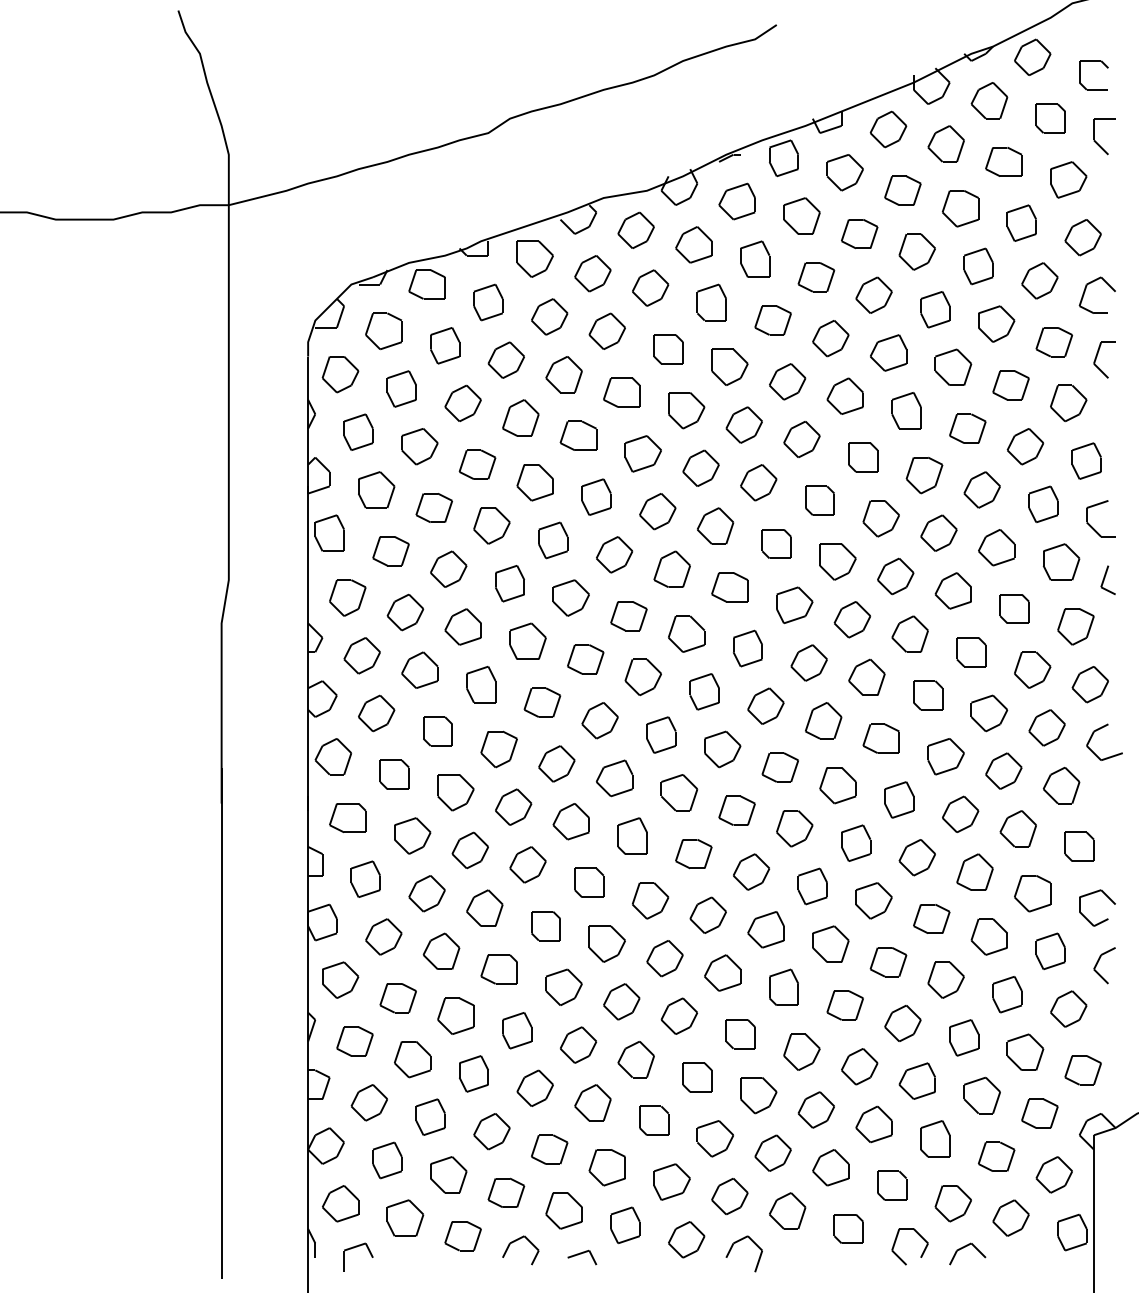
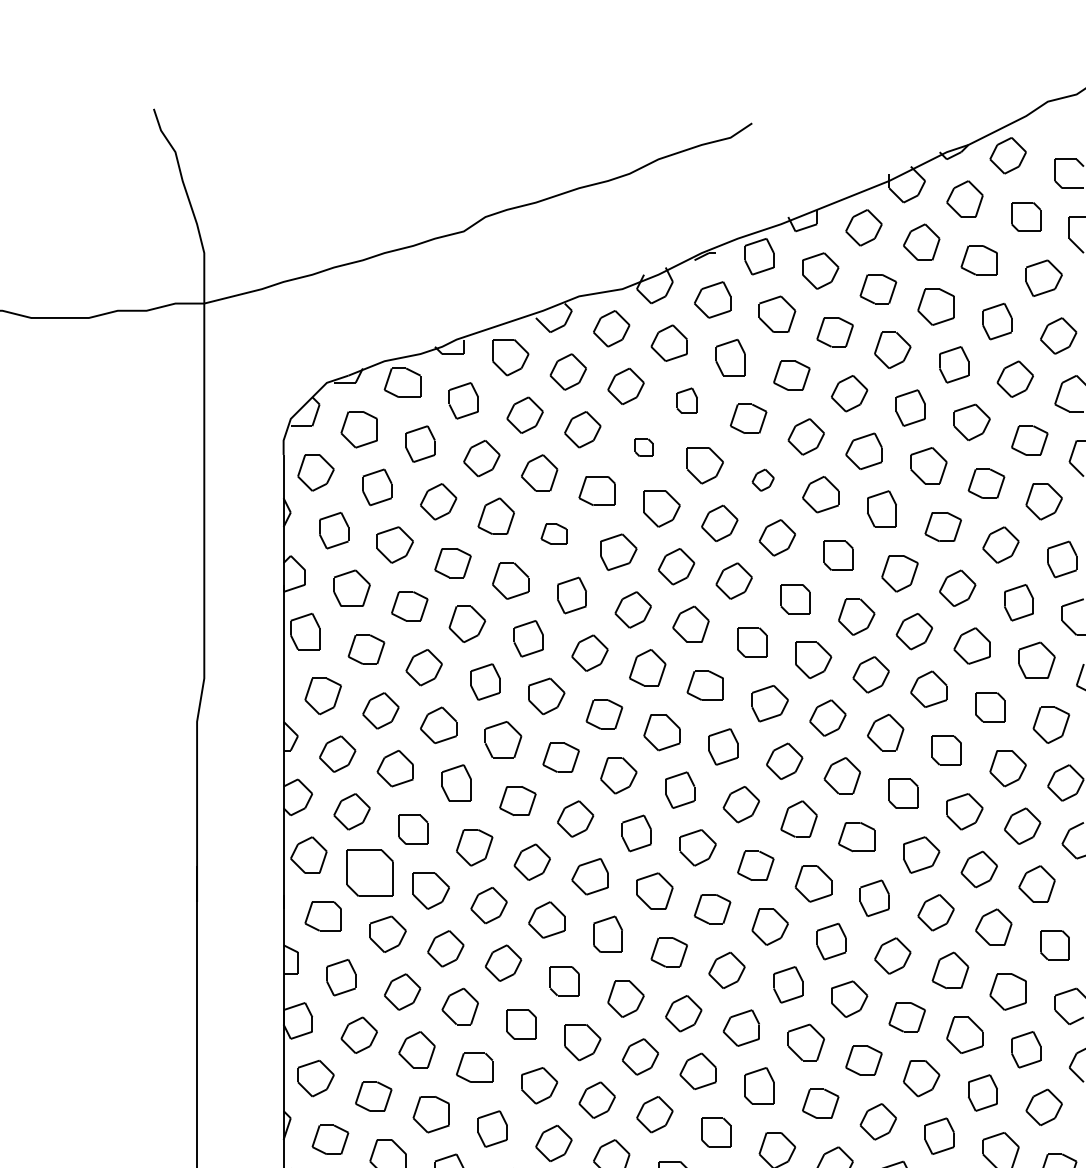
part: (711, 302) -> (686, 400), size x0.7
part: (668, 349) -> (643, 447), size x0.6
part: (787, 381) -> (762, 479), size x0.6
part: (578, 435) -> (553, 533), size x0.7
part: (394, 774) -> (369, 872), size x1.6

